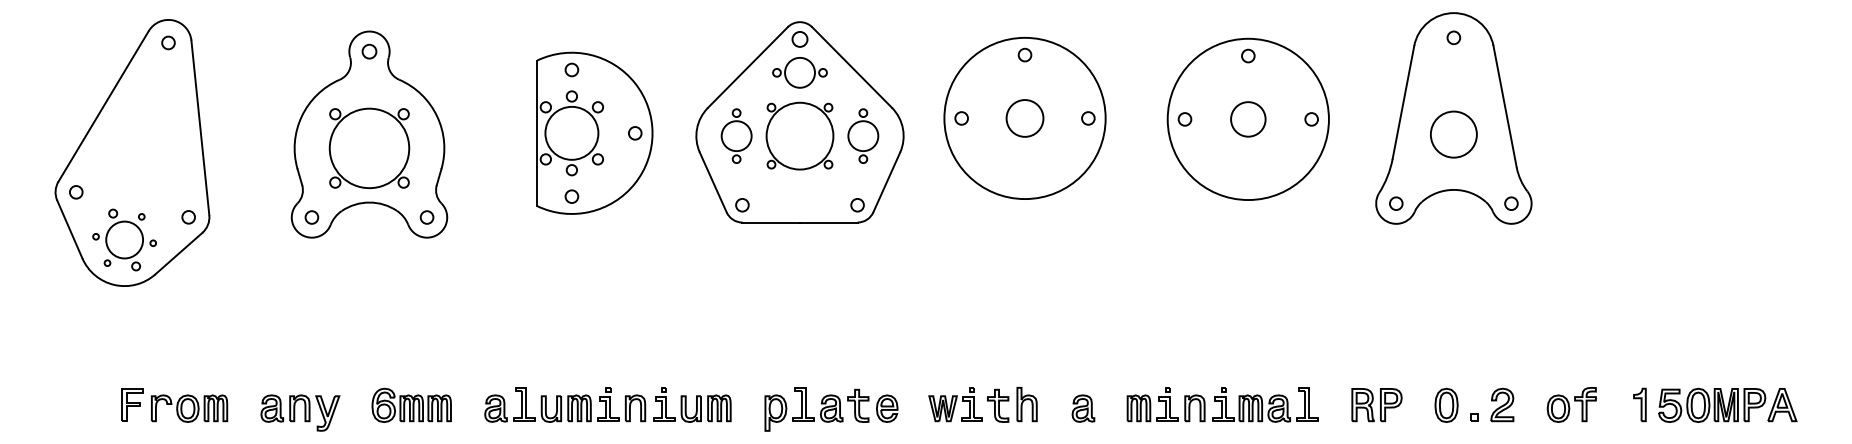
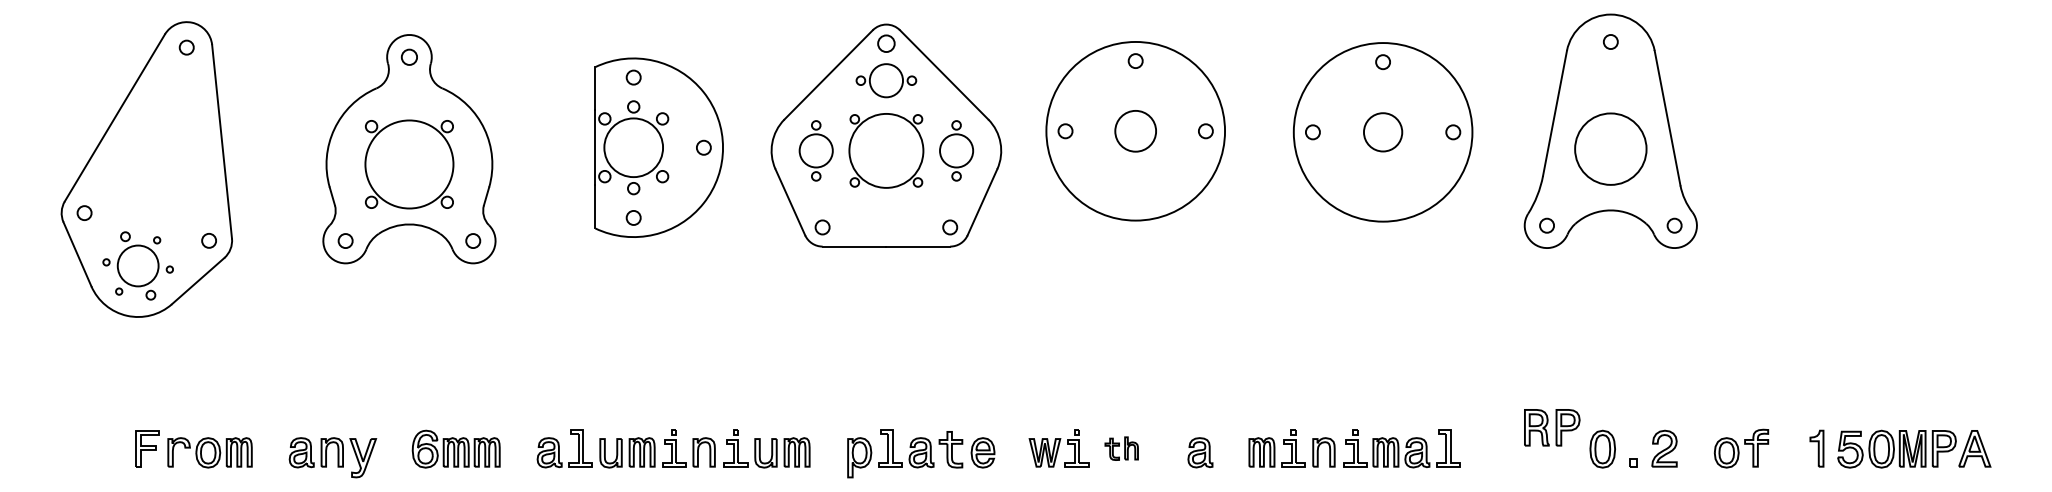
circle: (1453, 134) -> (1610, 149), size x1.4
part: (1012, 404) -> (1121, 448), size x0.6
part: (1376, 405) -> (1551, 428), moved

